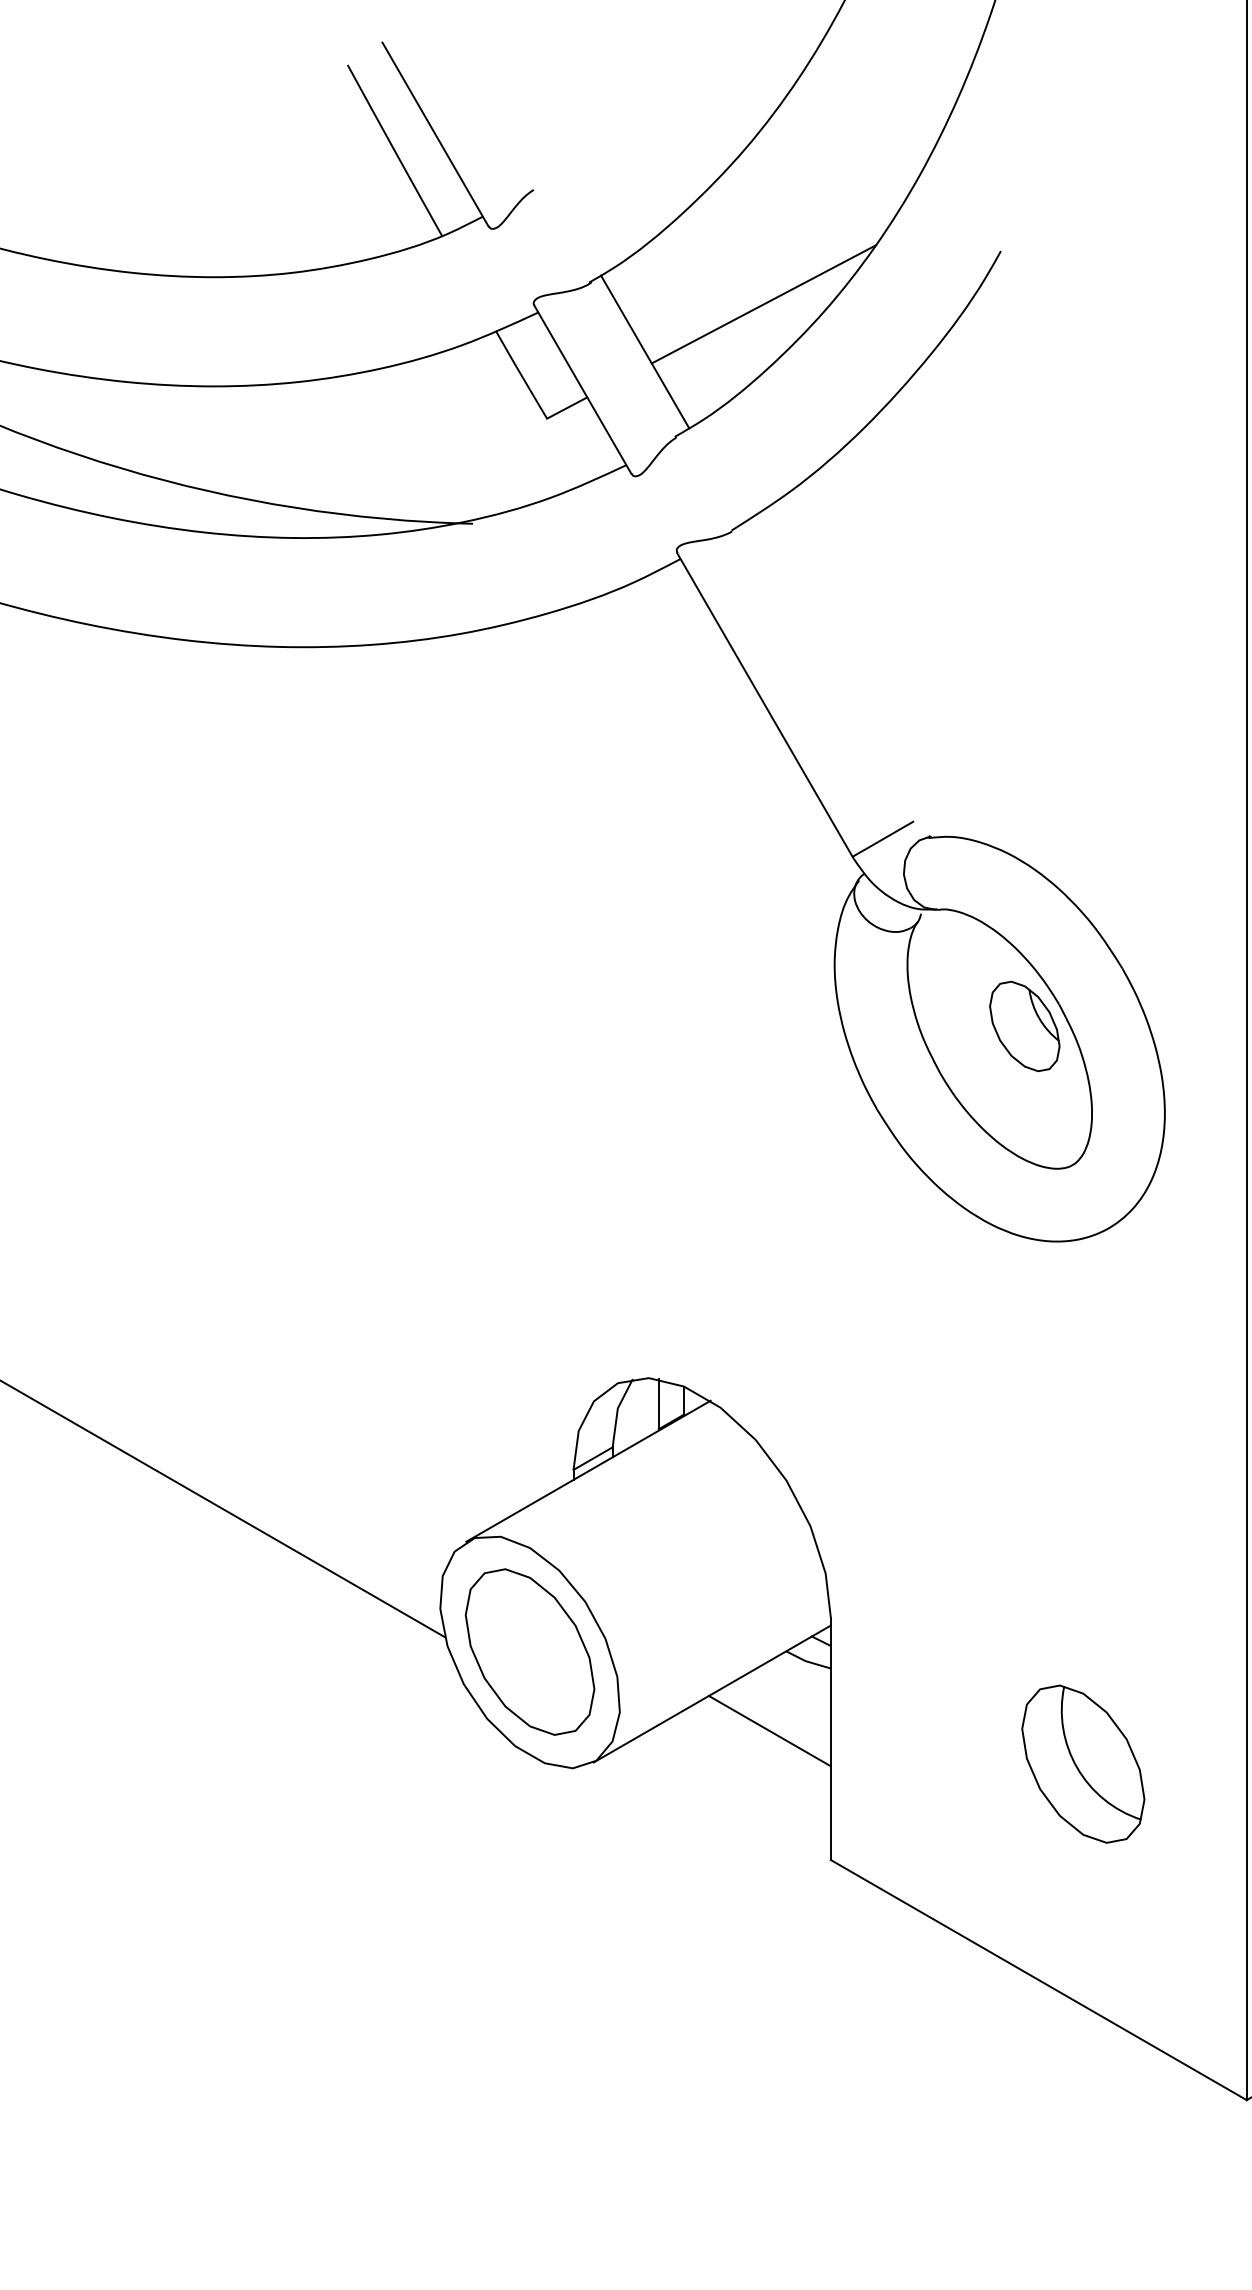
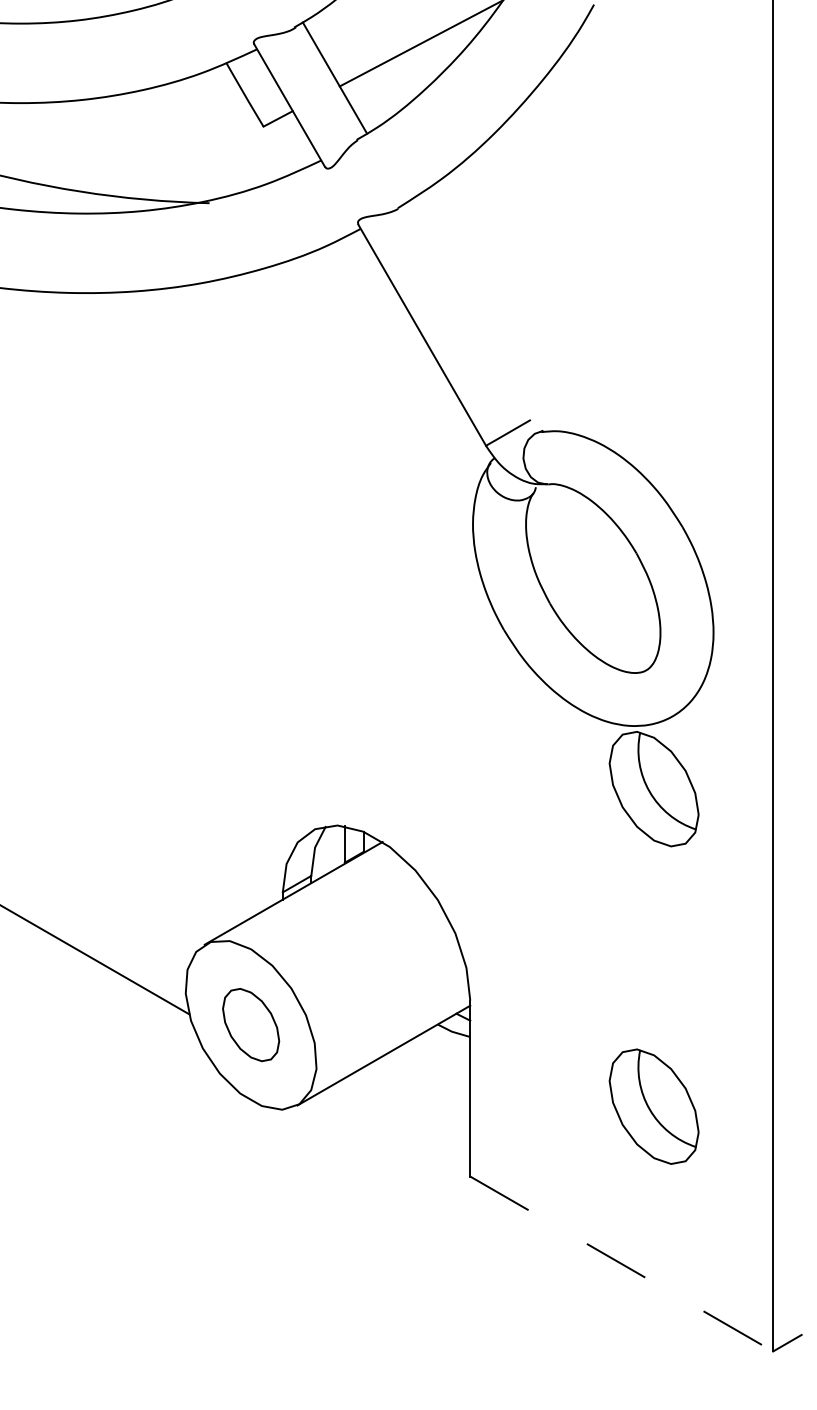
part: (1024, 1026) -> (611, 569), removed
part: (1083, 1327) -> (654, 788), added
part: (529, 1651) -> (250, 1024), size x0.6
line: (769, 1730) -> (425, 1082), removed
line: (1039, 1980) -> (622, 1264), solid -> dashed

